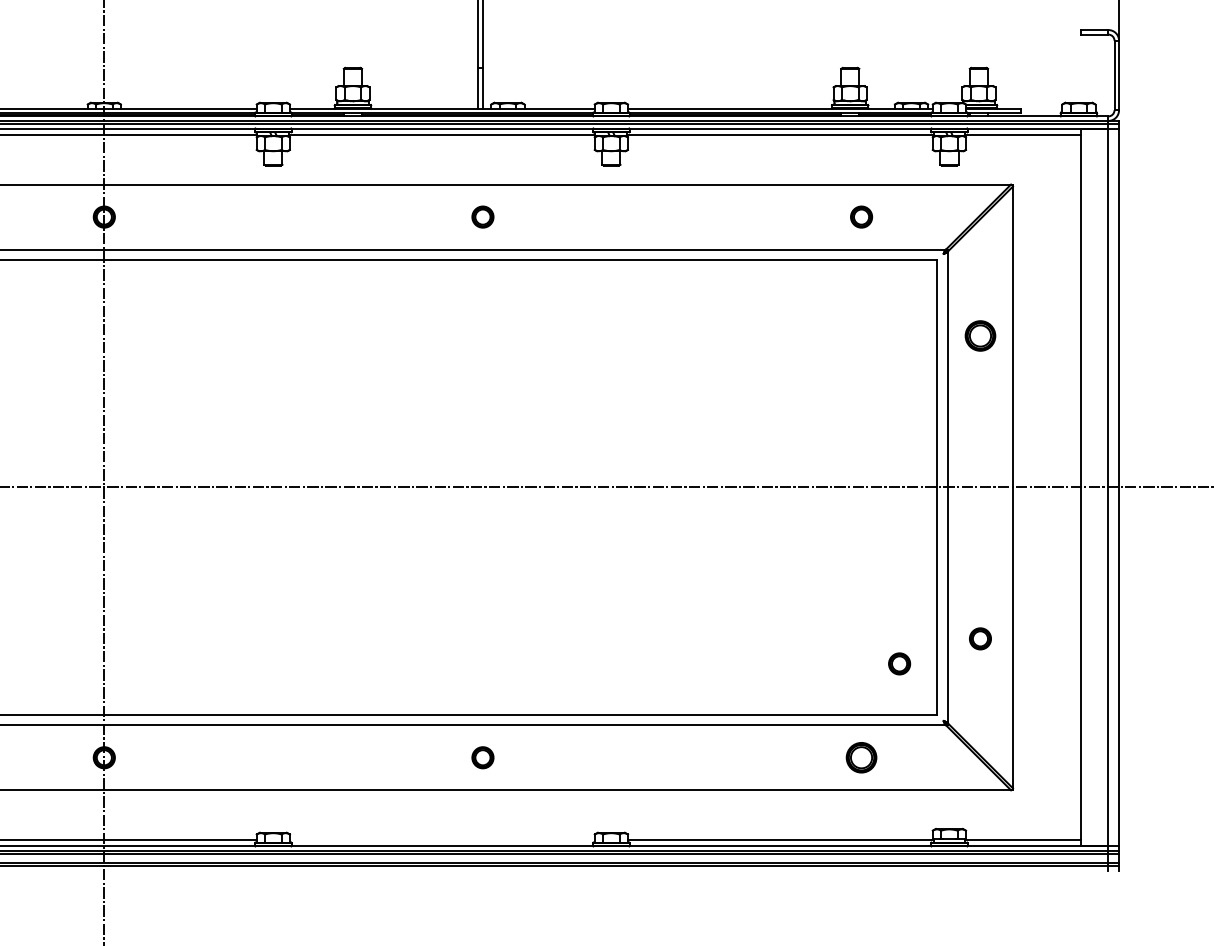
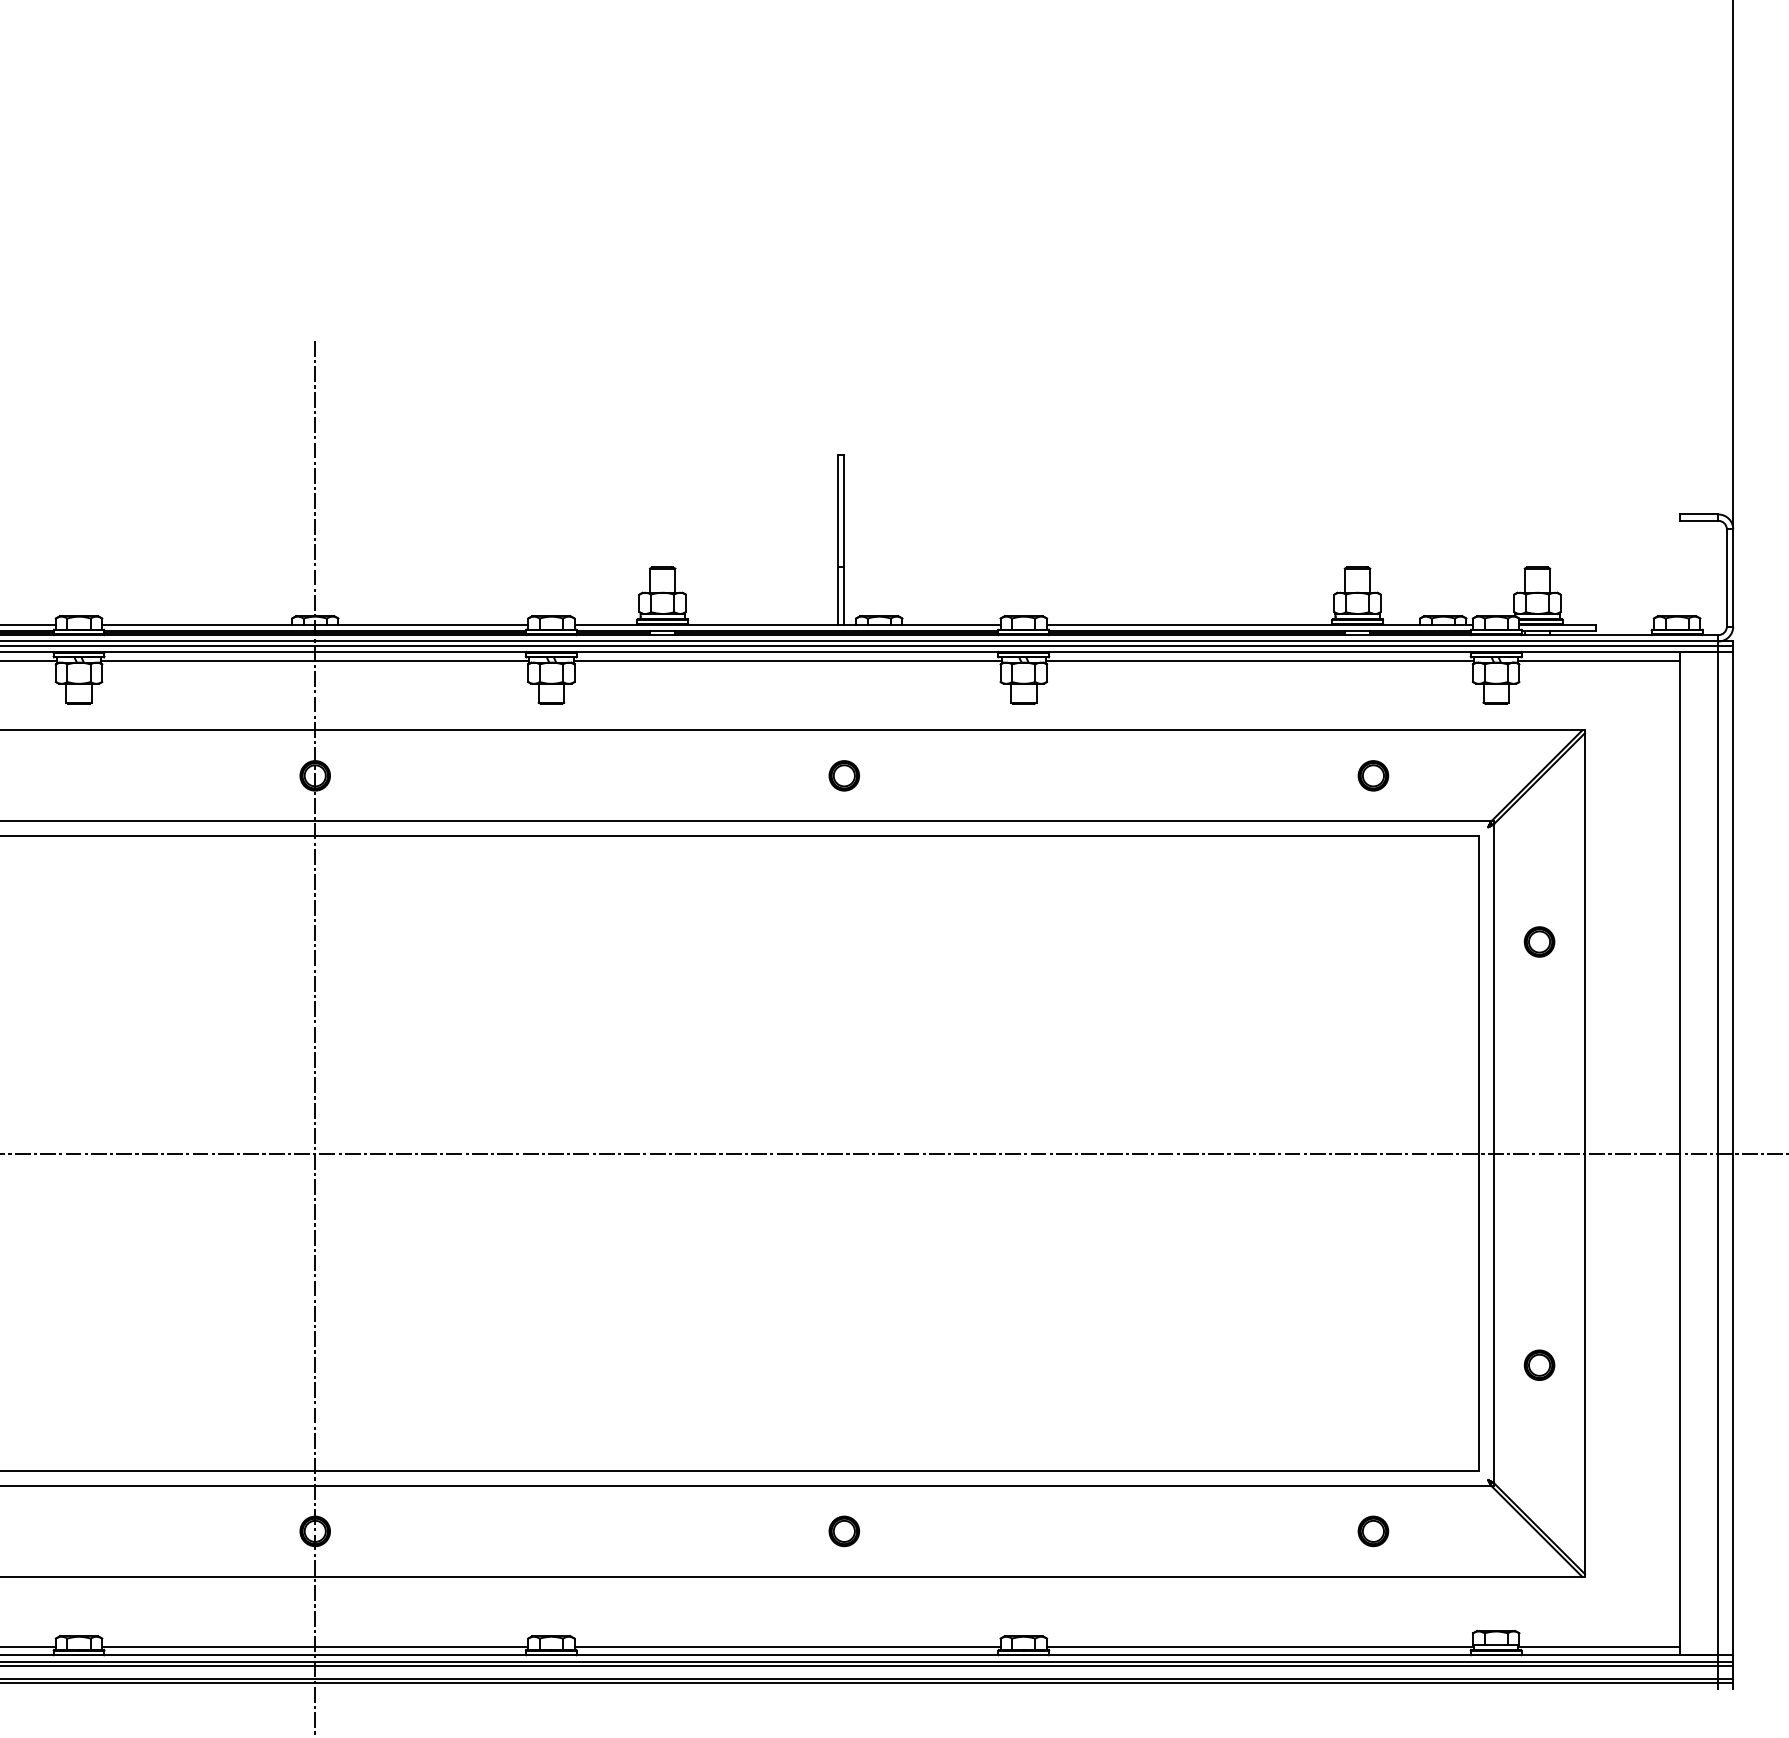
part: (980, 335) -> (1539, 941), size x0.71
part: (899, 663) -> (1426, 1399), removed
part: (861, 757) -> (1373, 1531), size x0.71
line: (442, 840) -> (787, 1646), added

